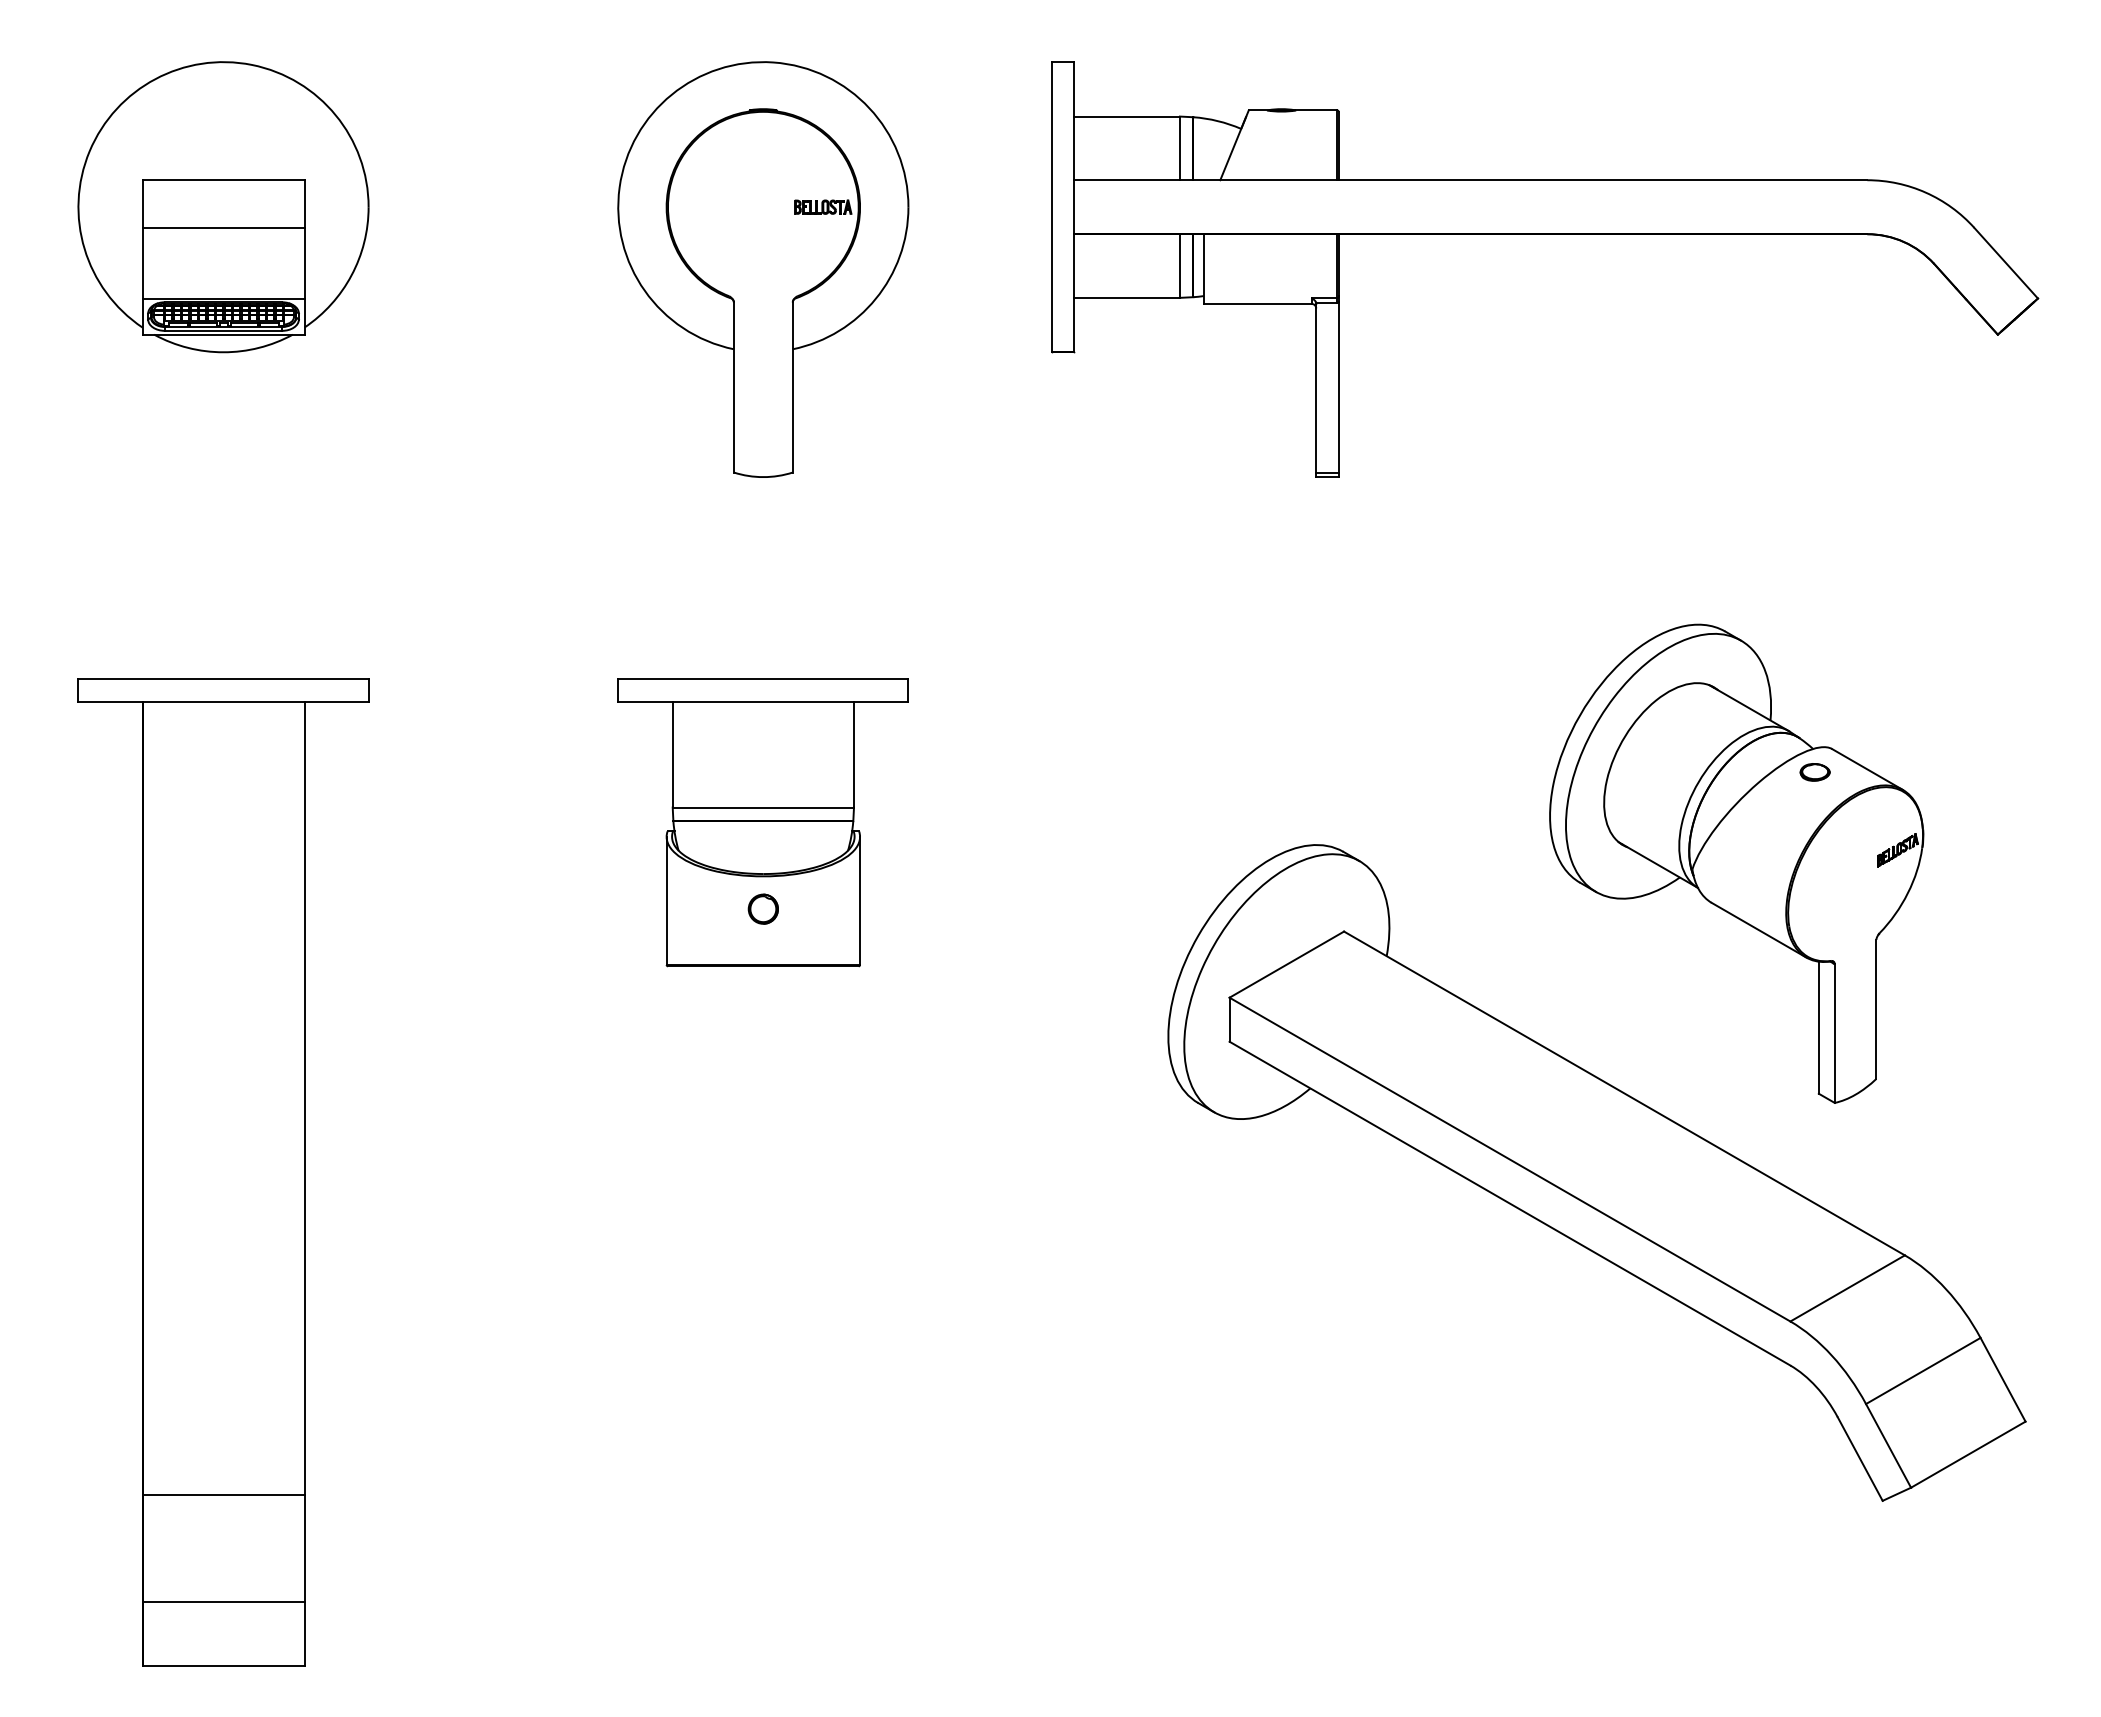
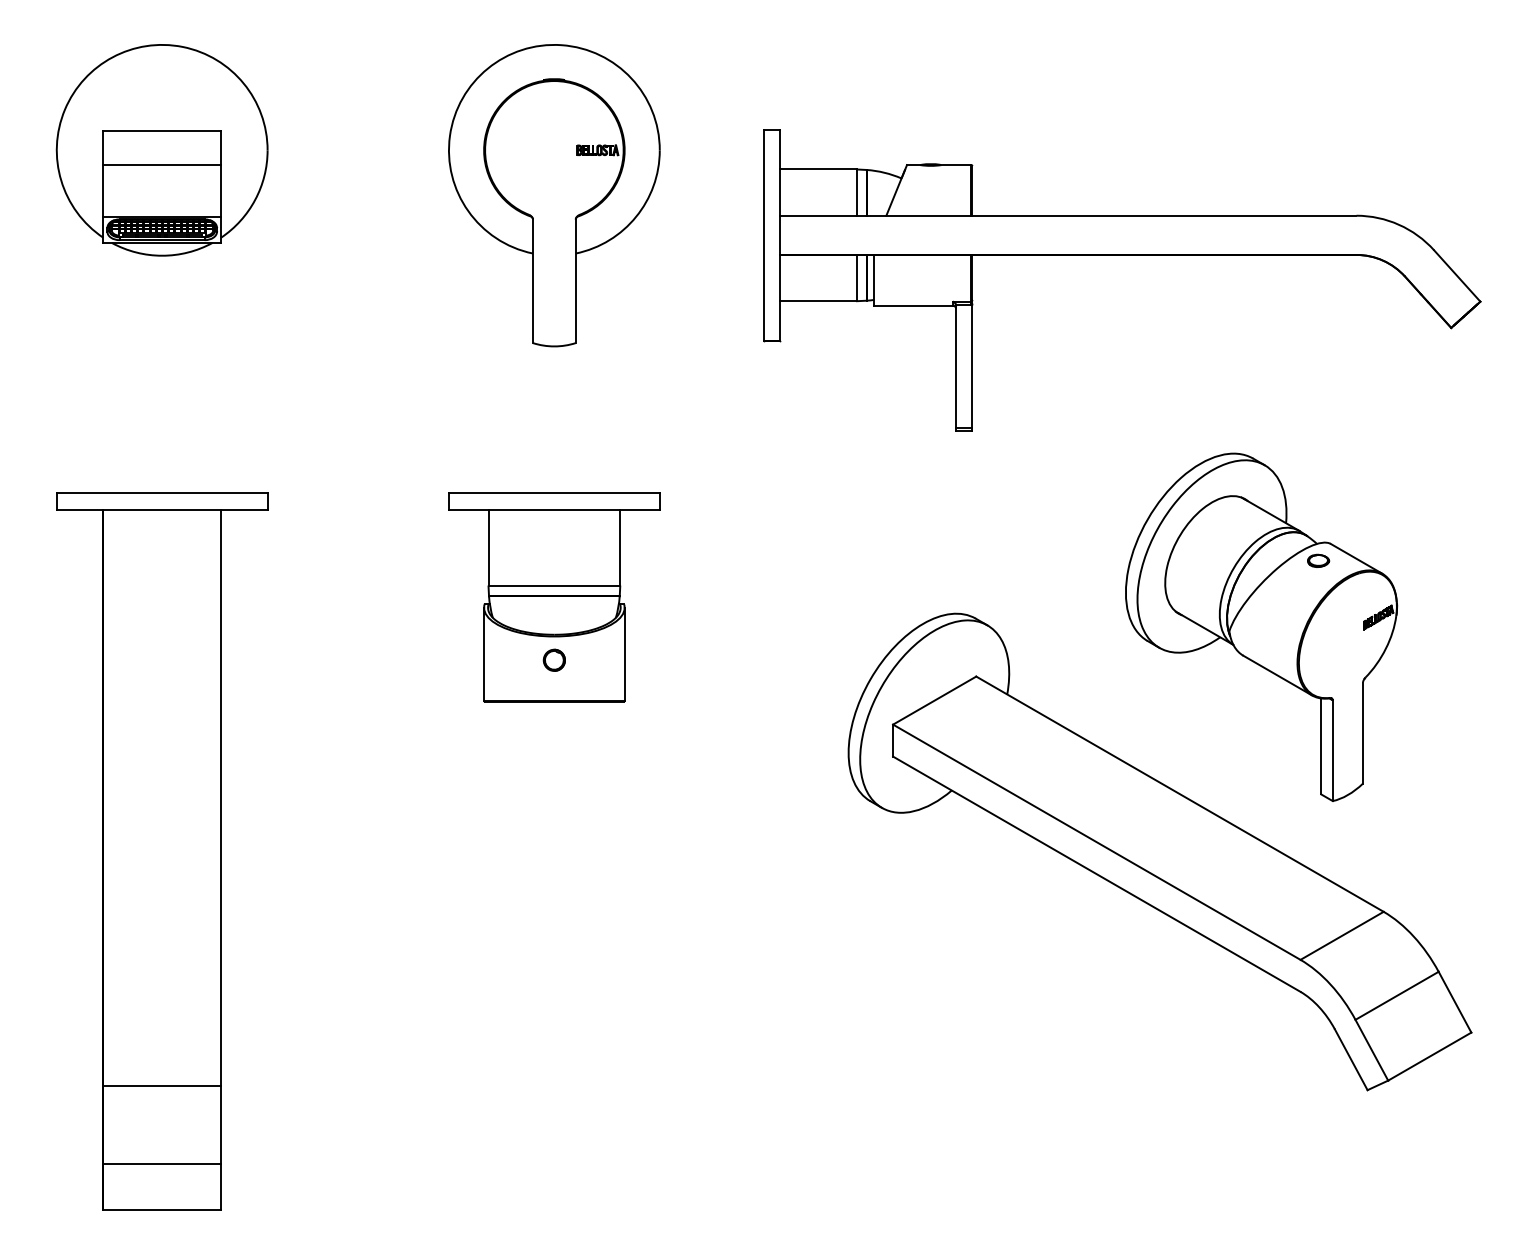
part: (1545, 234) -> (1122, 255), moved

